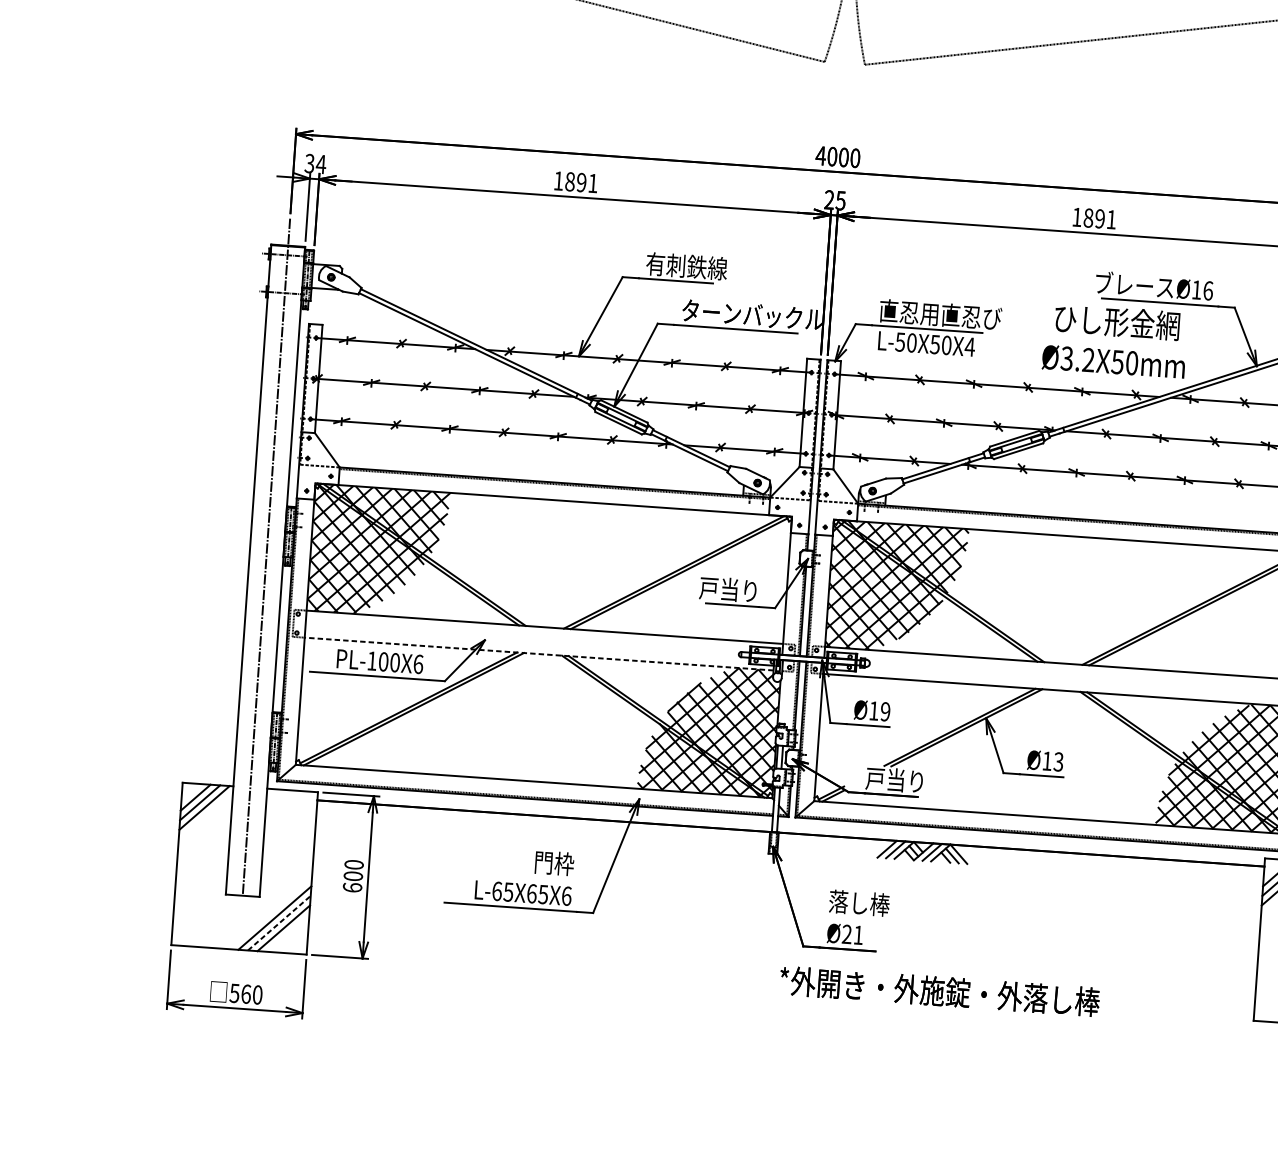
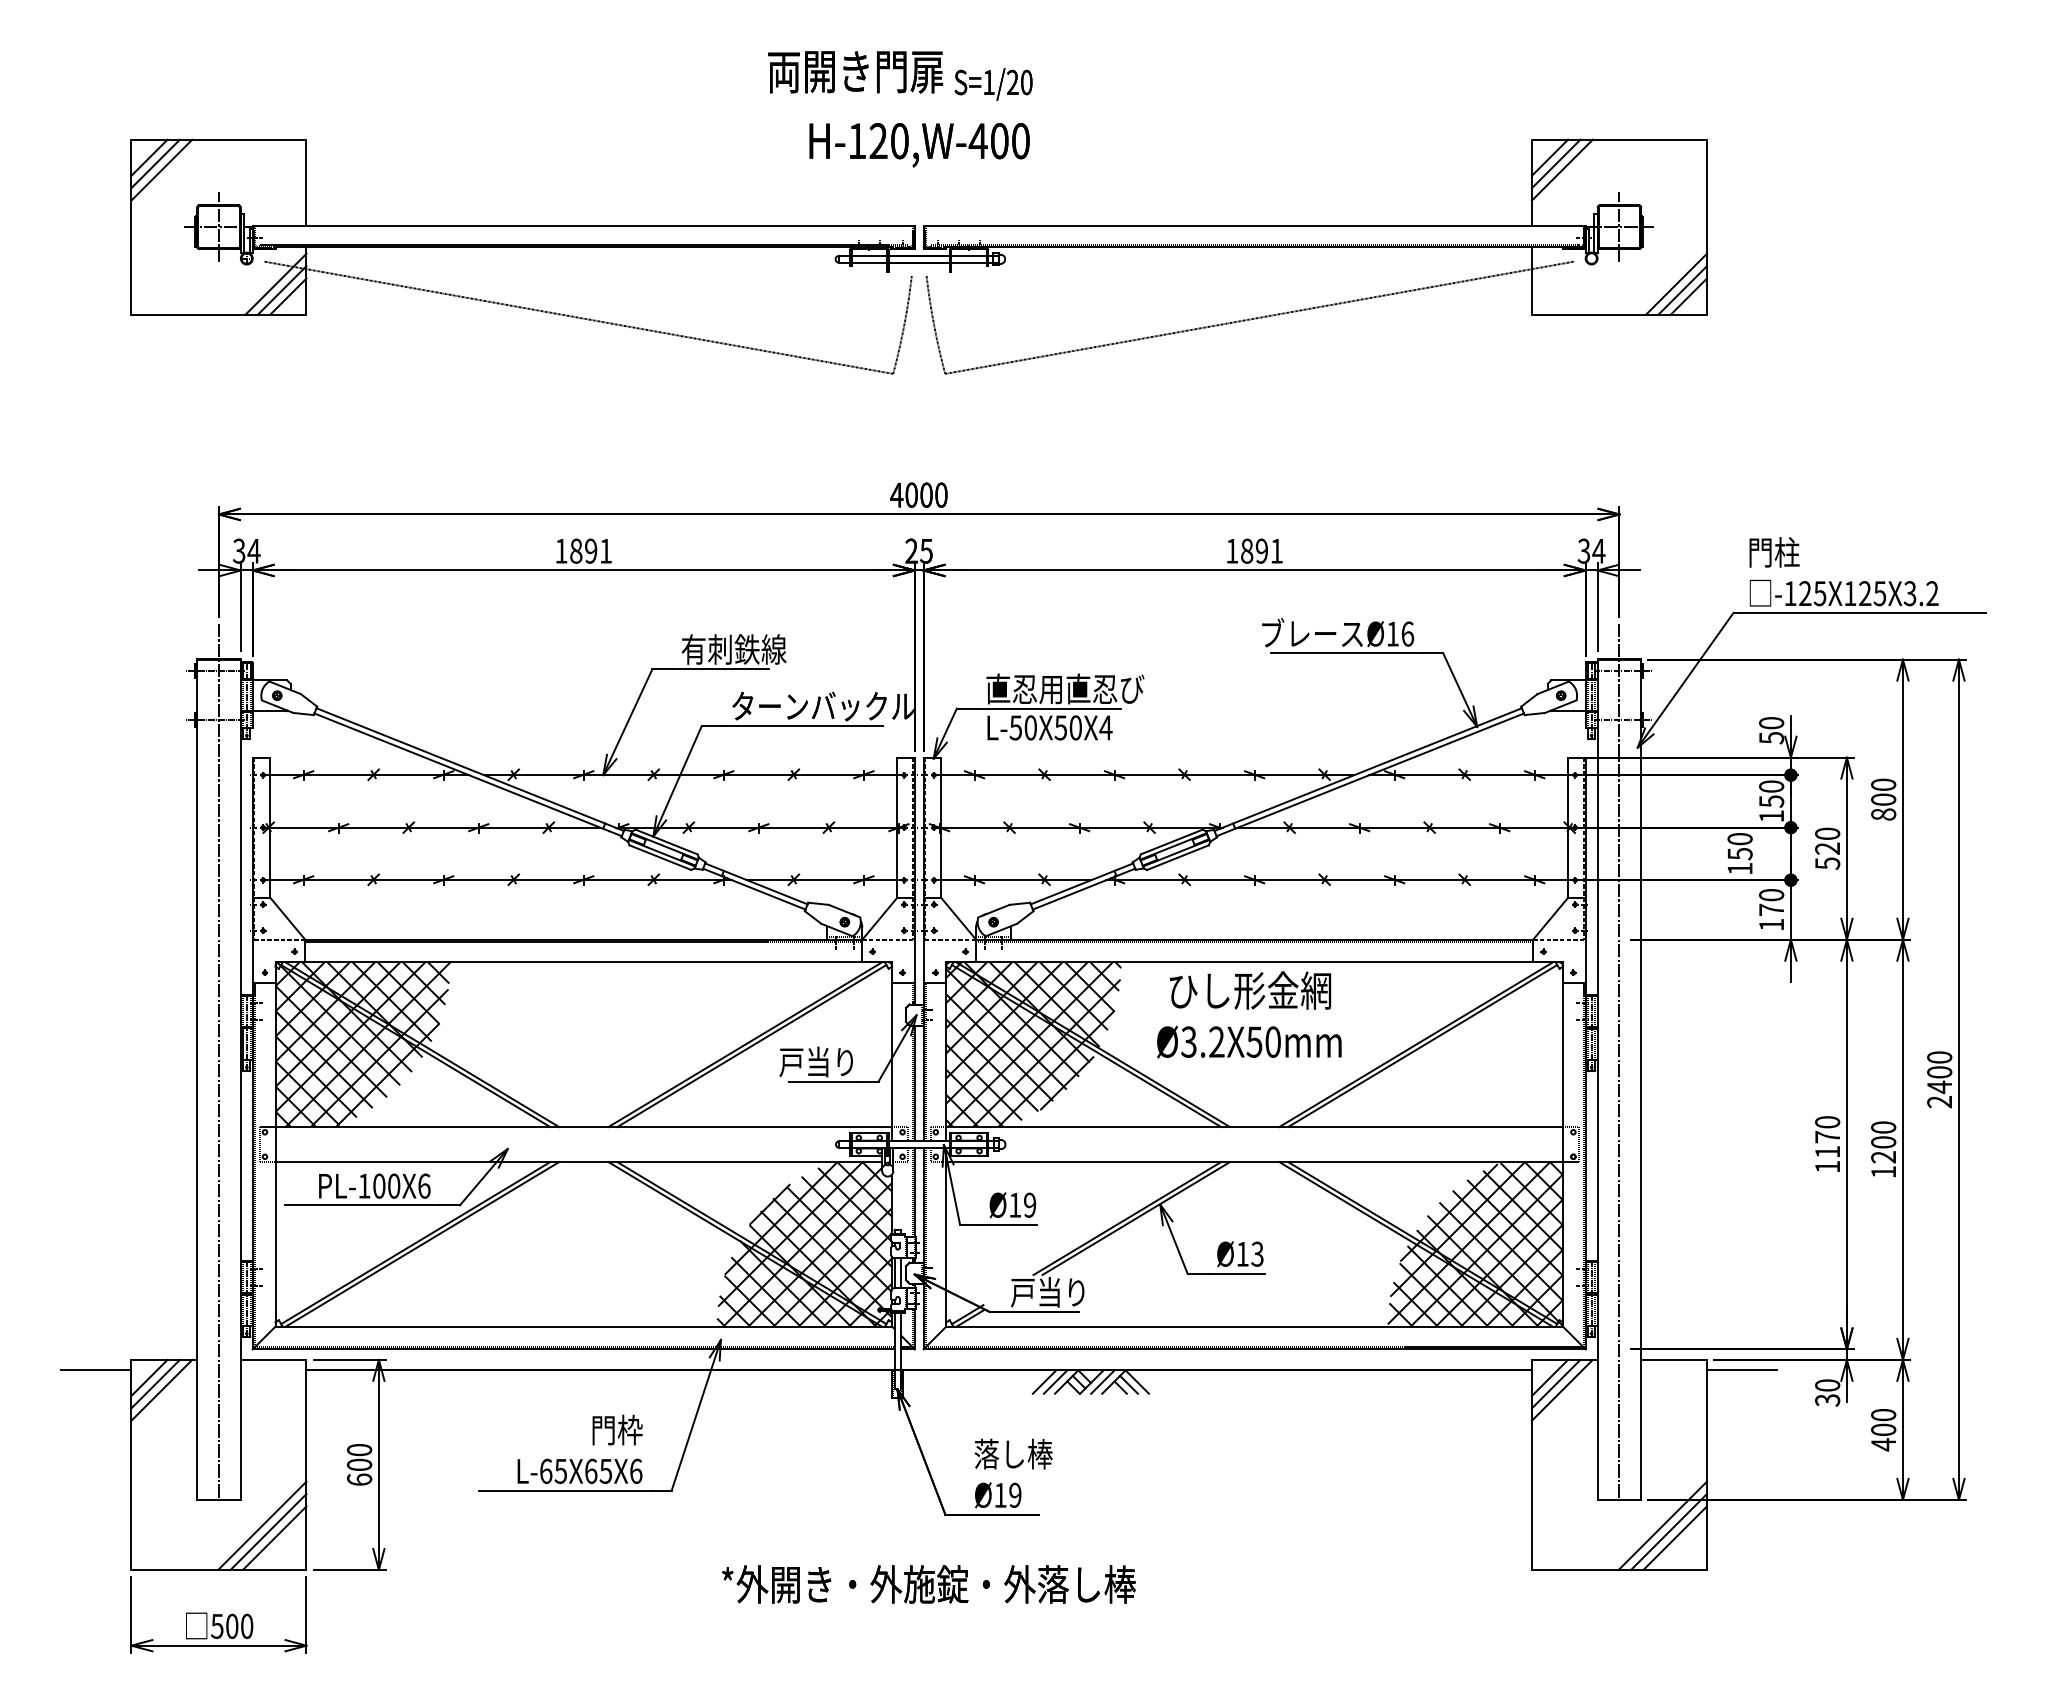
text: (1115, 340) -> (1249, 1014), moved
line: (538, 654) -> (578, 1162), dashed -> solid
line: (155, 789) -> (96, 1370), added
line: (279, 923) -> (268, 1532), dashed -> solid
text: (852, 934) -> (1007, 1494), Ø21 -> Ø19
text: (939, 991) -> (928, 1584), moved
text: (246, 993) -> (232, 1625), 560 -> 500

